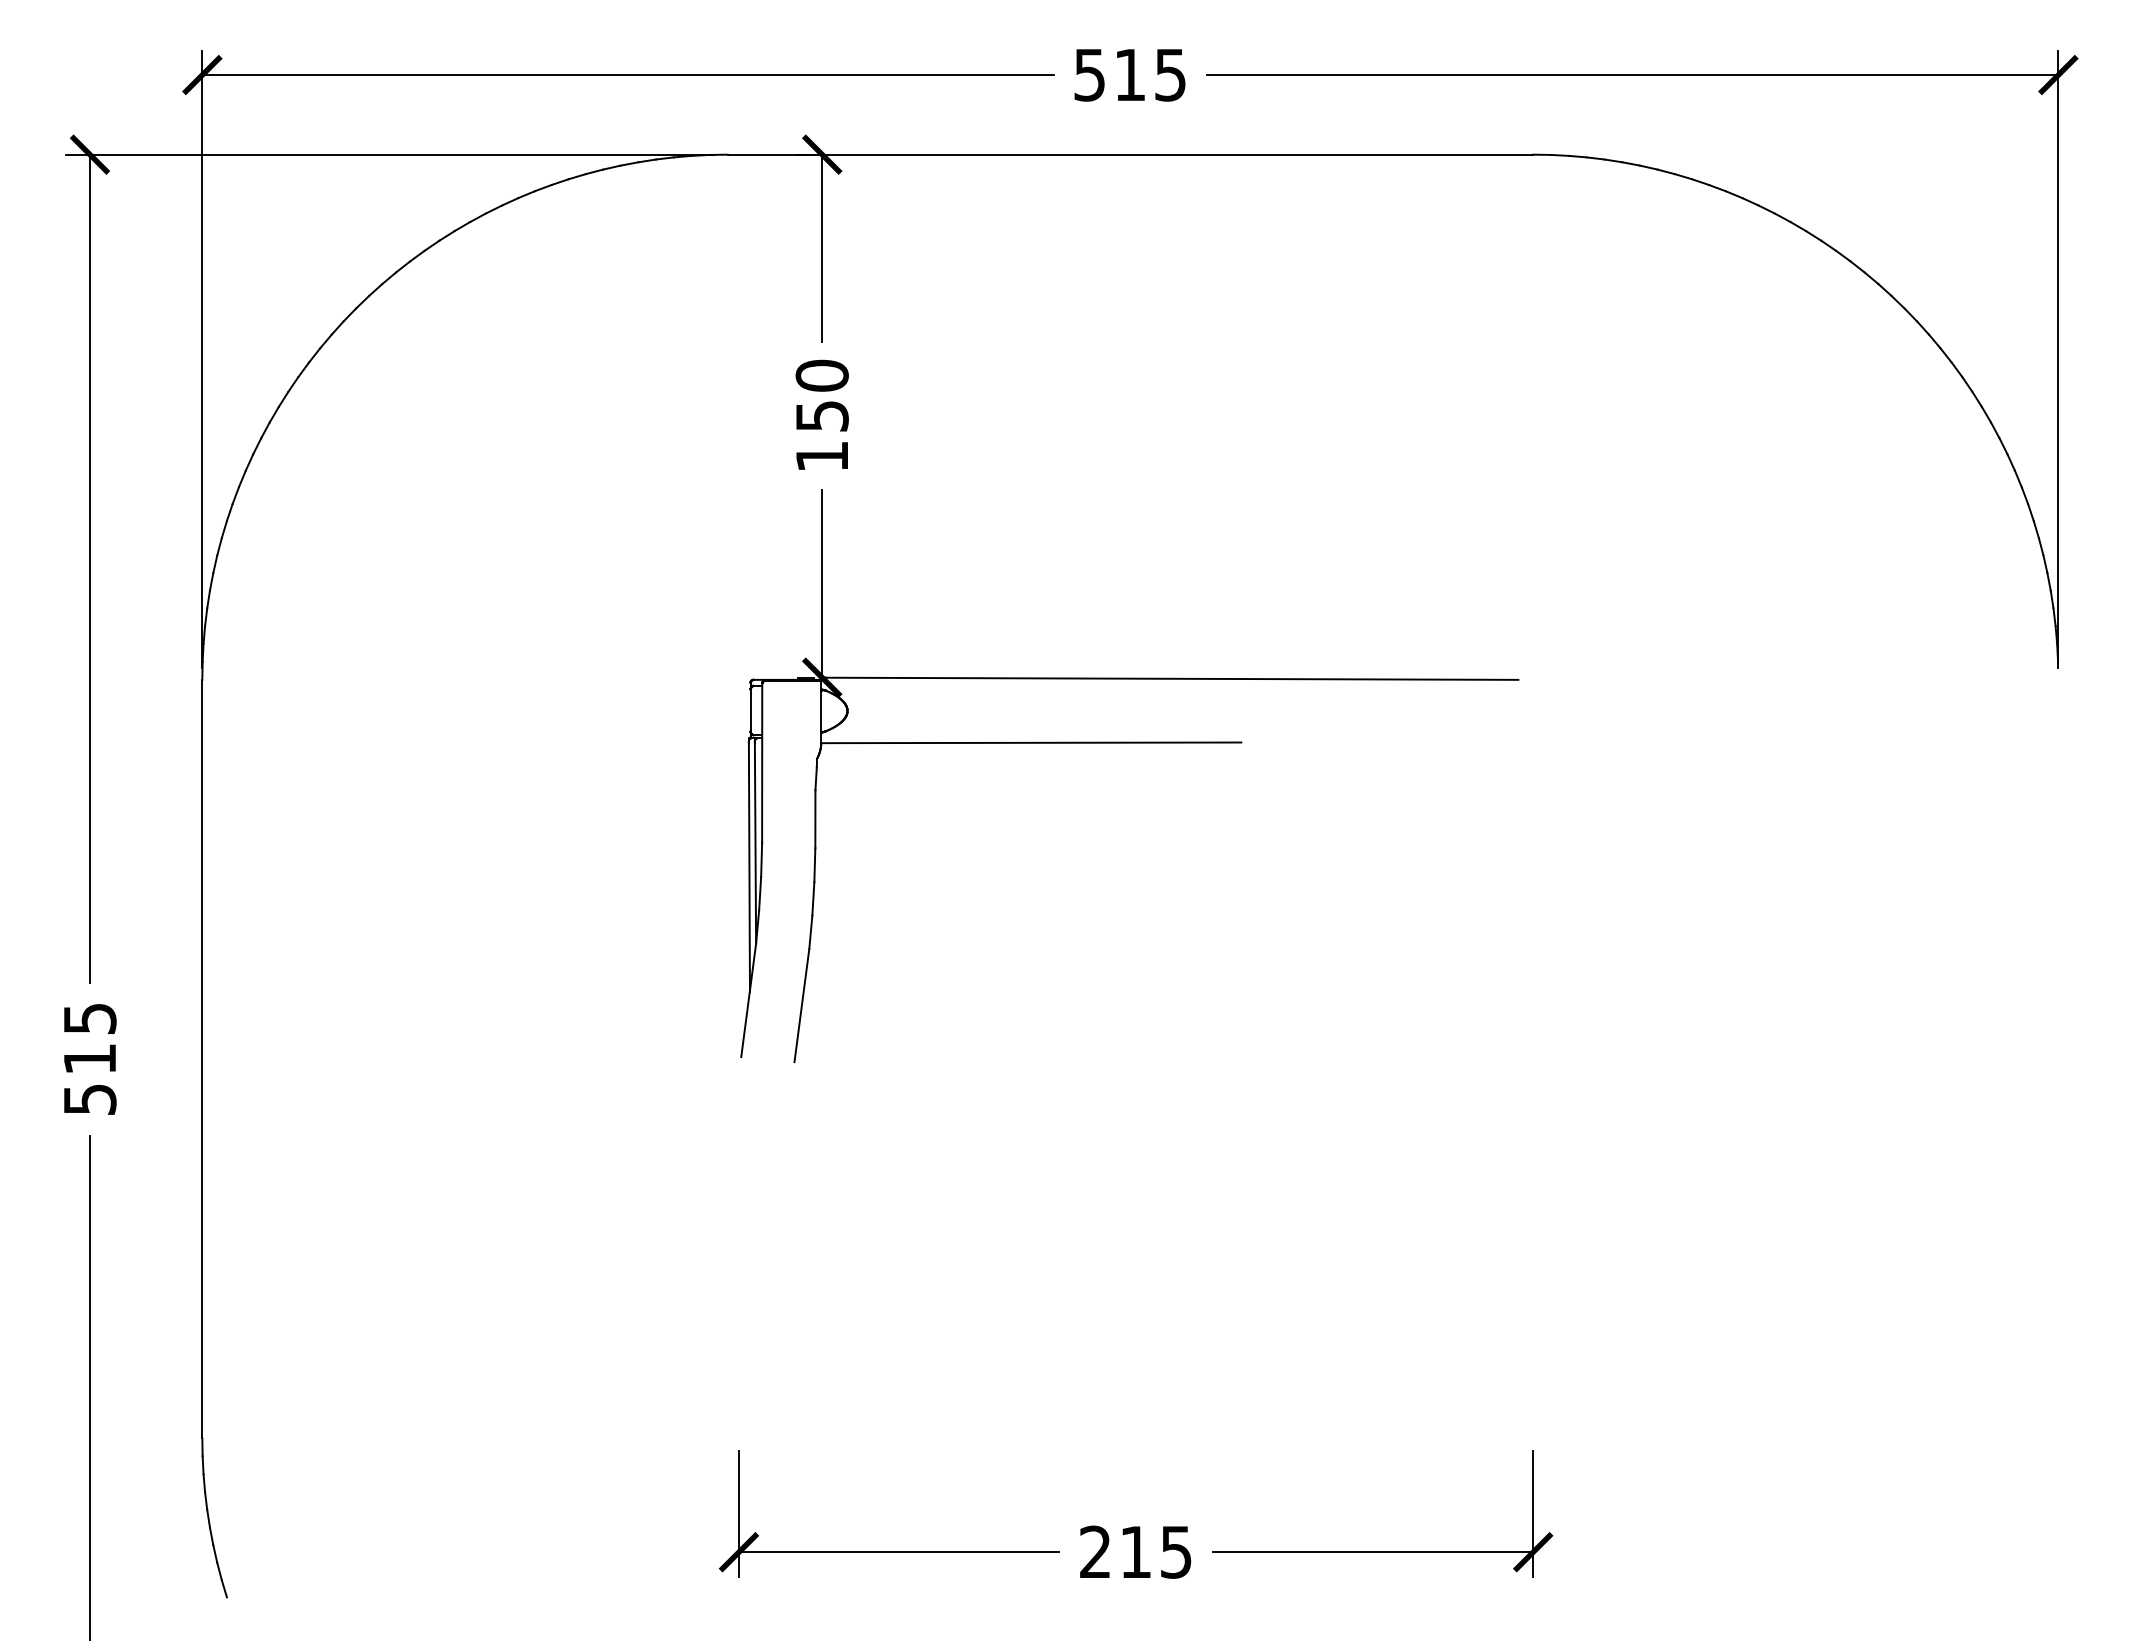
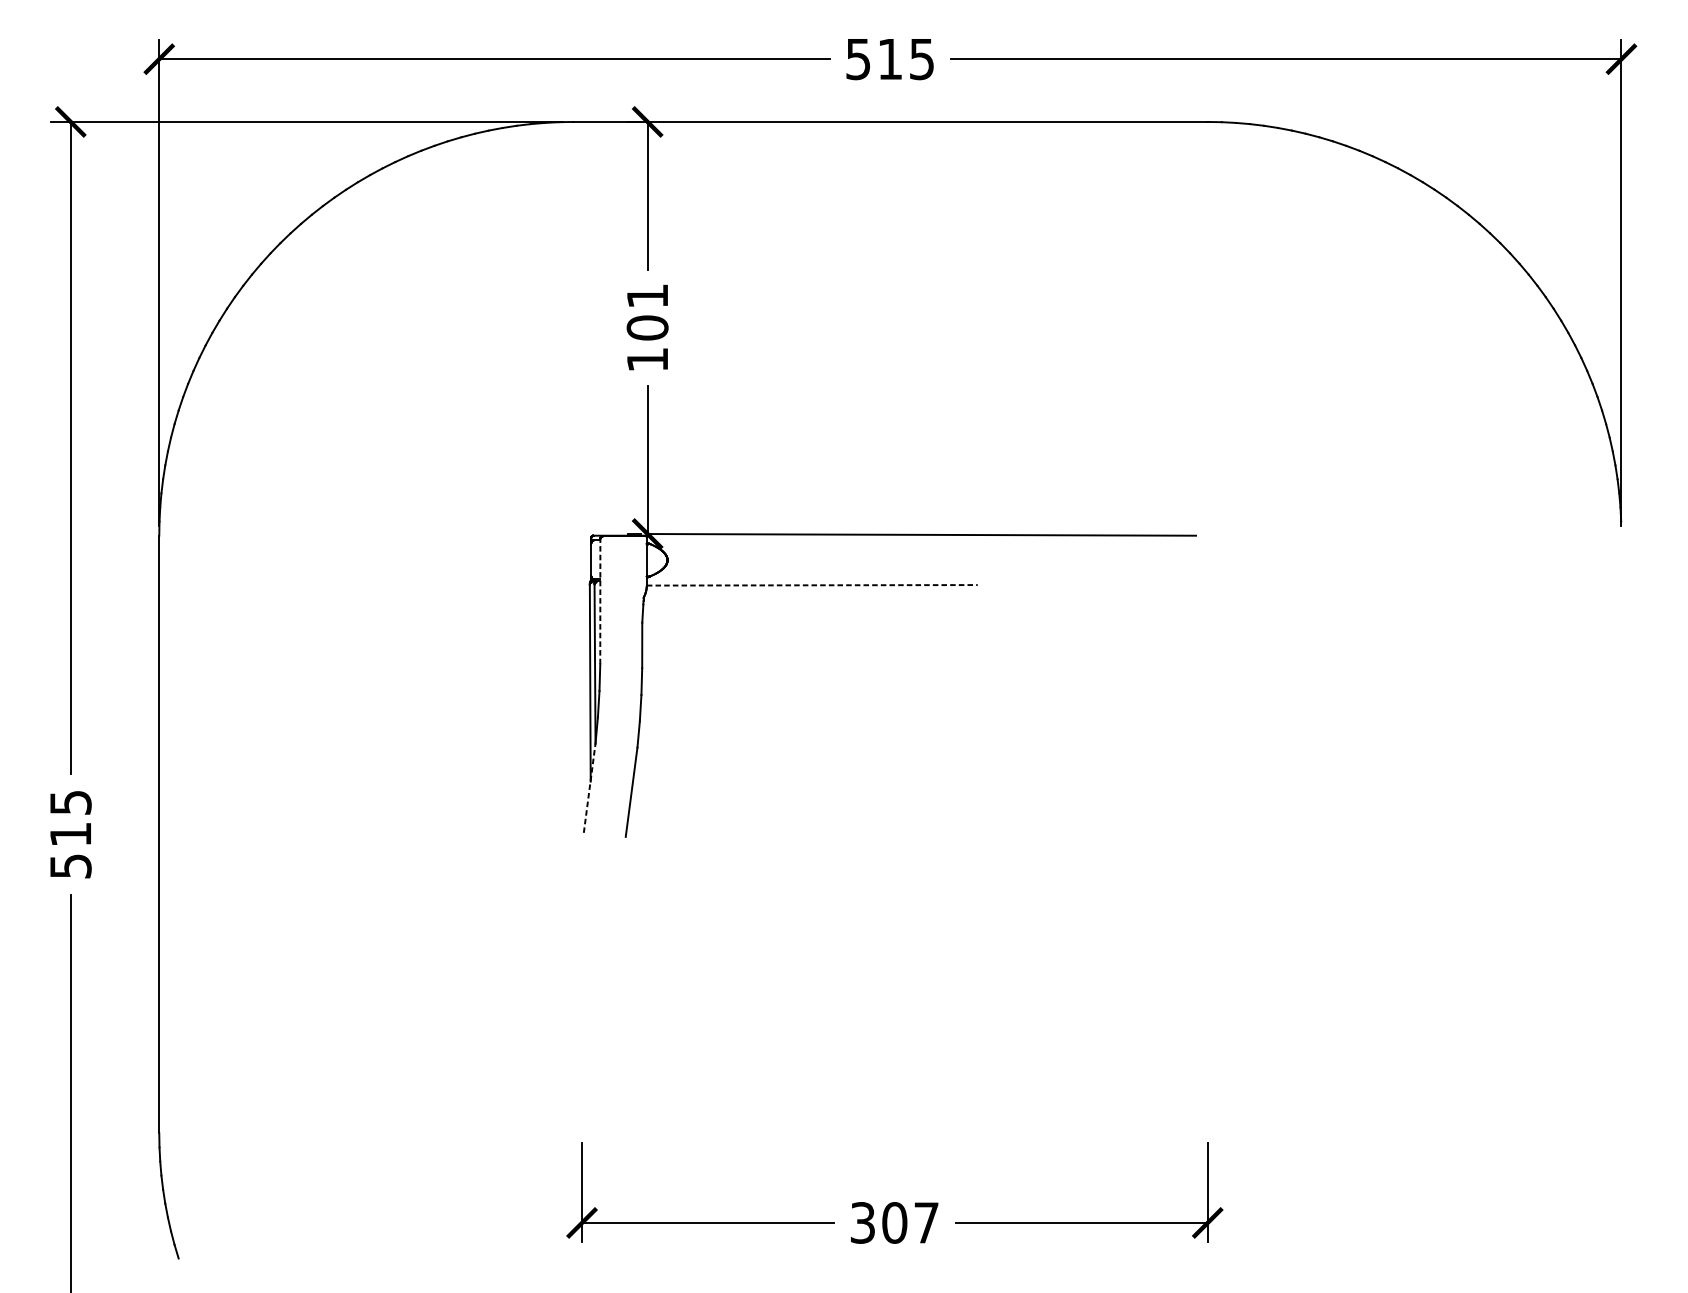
text: (821, 395) -> (647, 311), 150 -> 101
line: (1031, 742) -> (812, 585), solid -> dashed
line: (762, 763) -> (600, 601), solid -> dashed
line: (748, 999) -> (589, 787), solid -> dashed
text: (1135, 1551) -> (894, 1222), 215 -> 307

